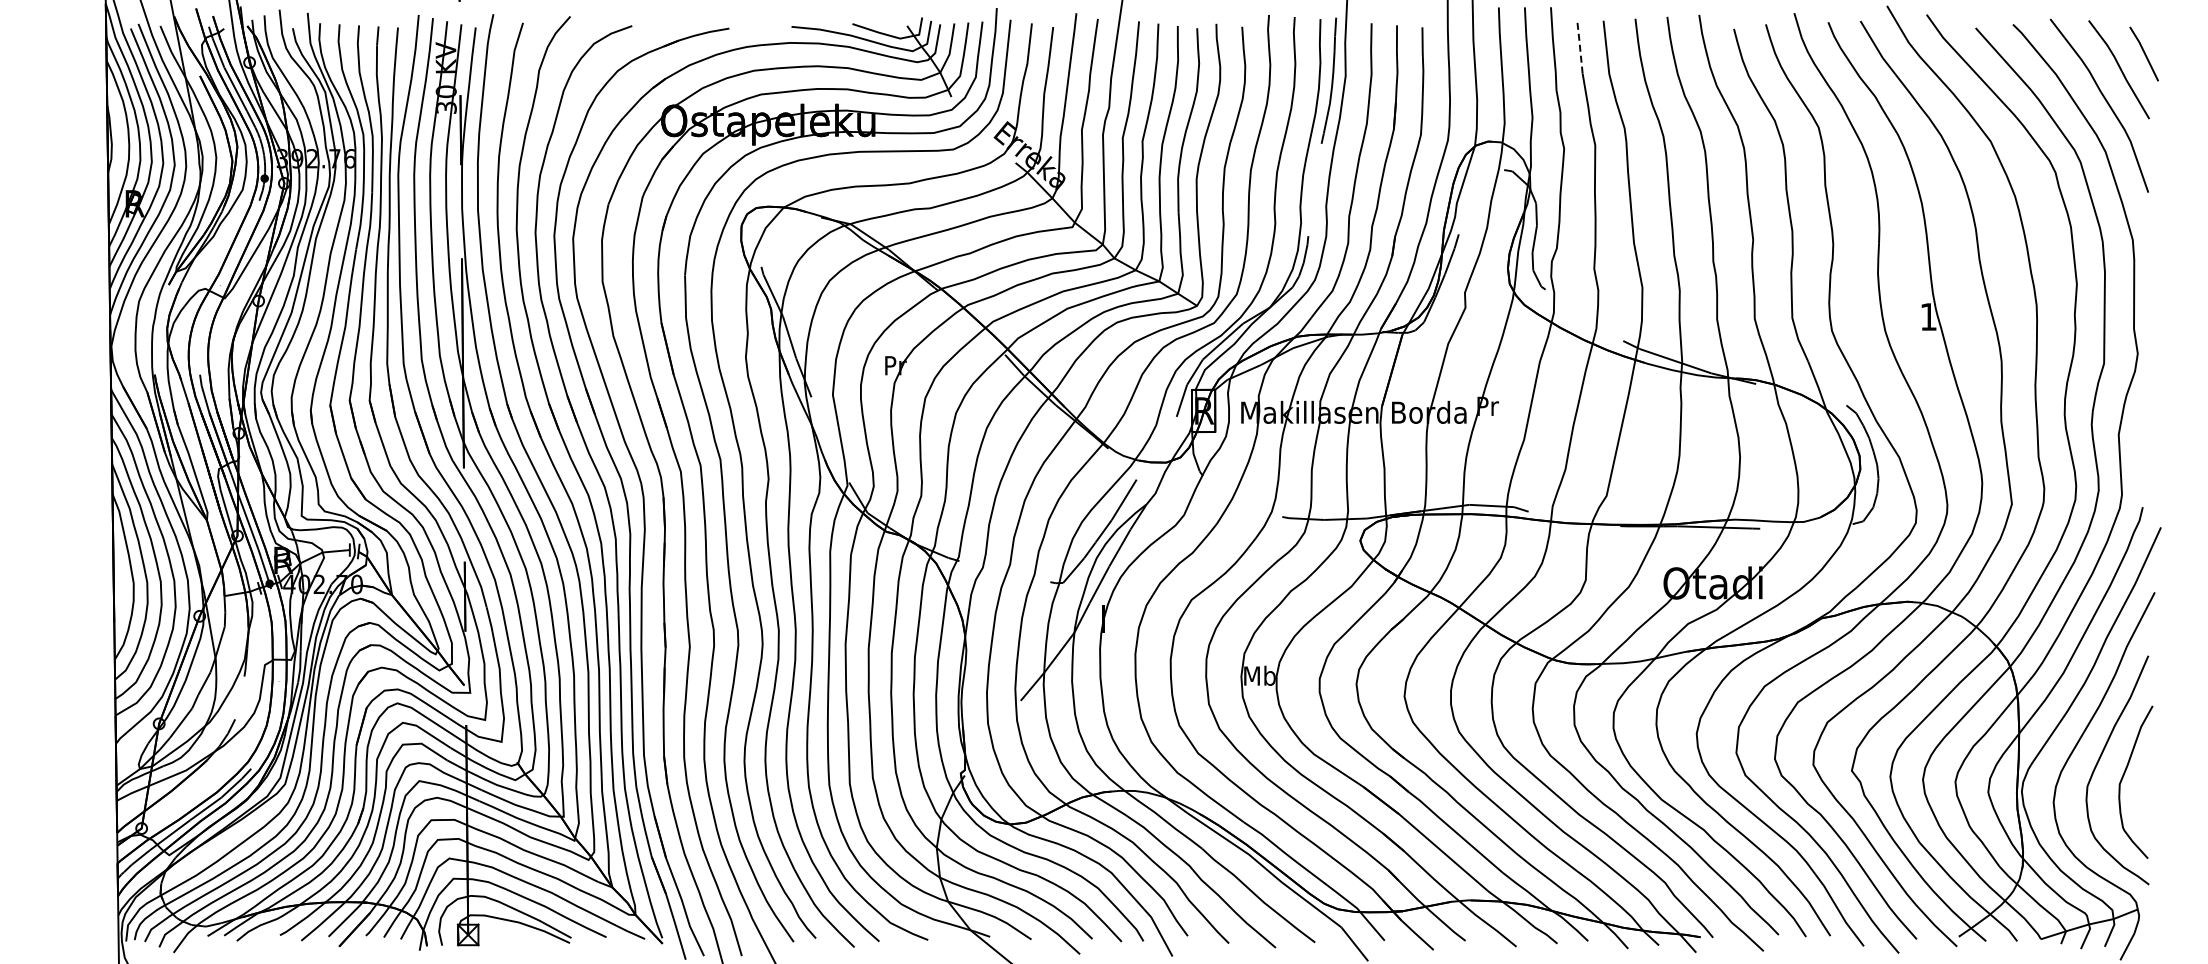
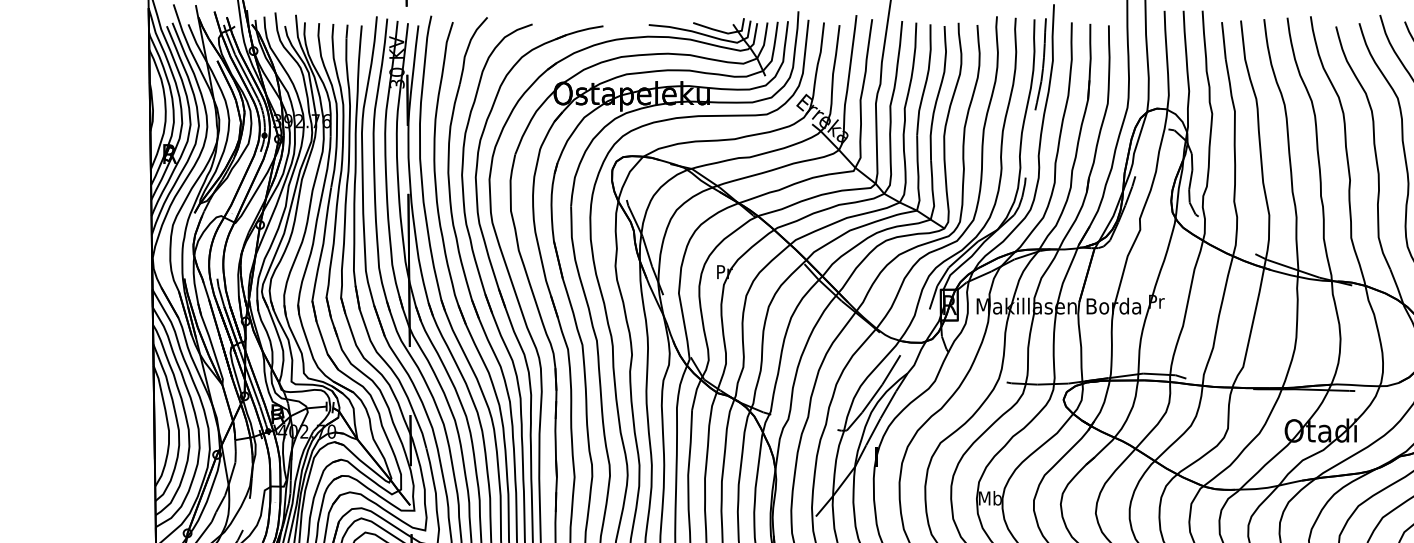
line: (1580, 47) -> (1224, 40), dashed -> solid

